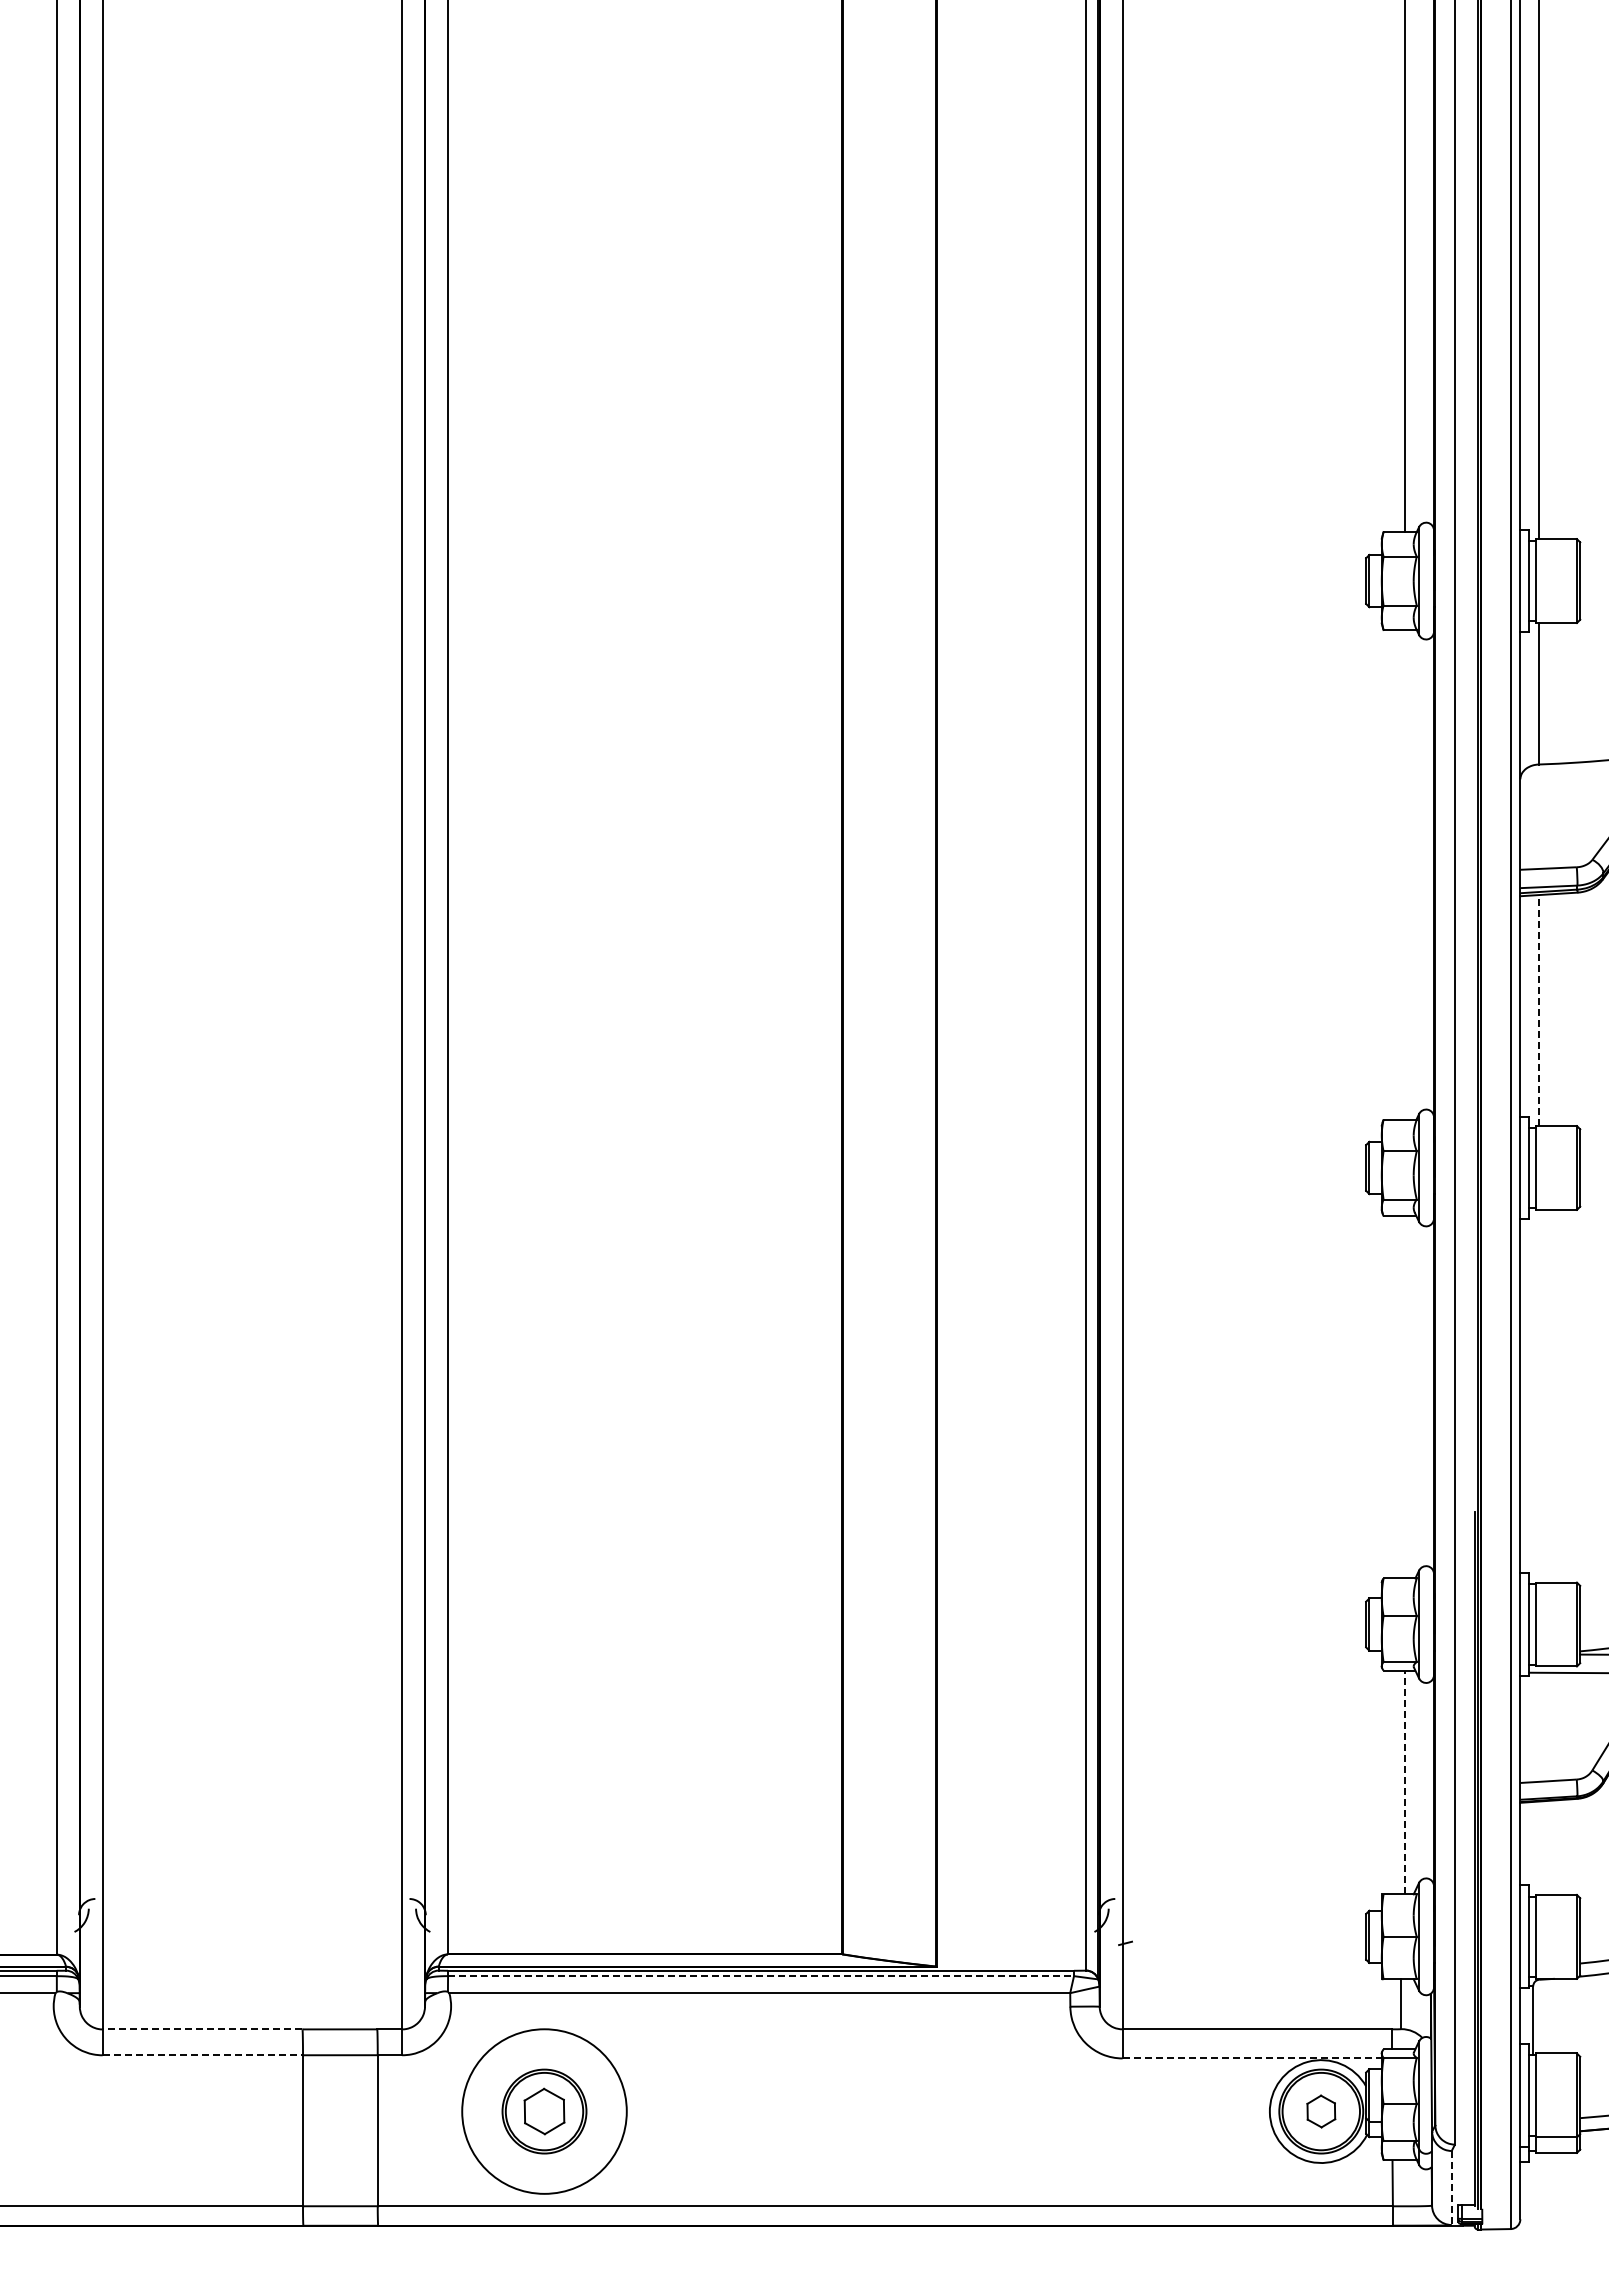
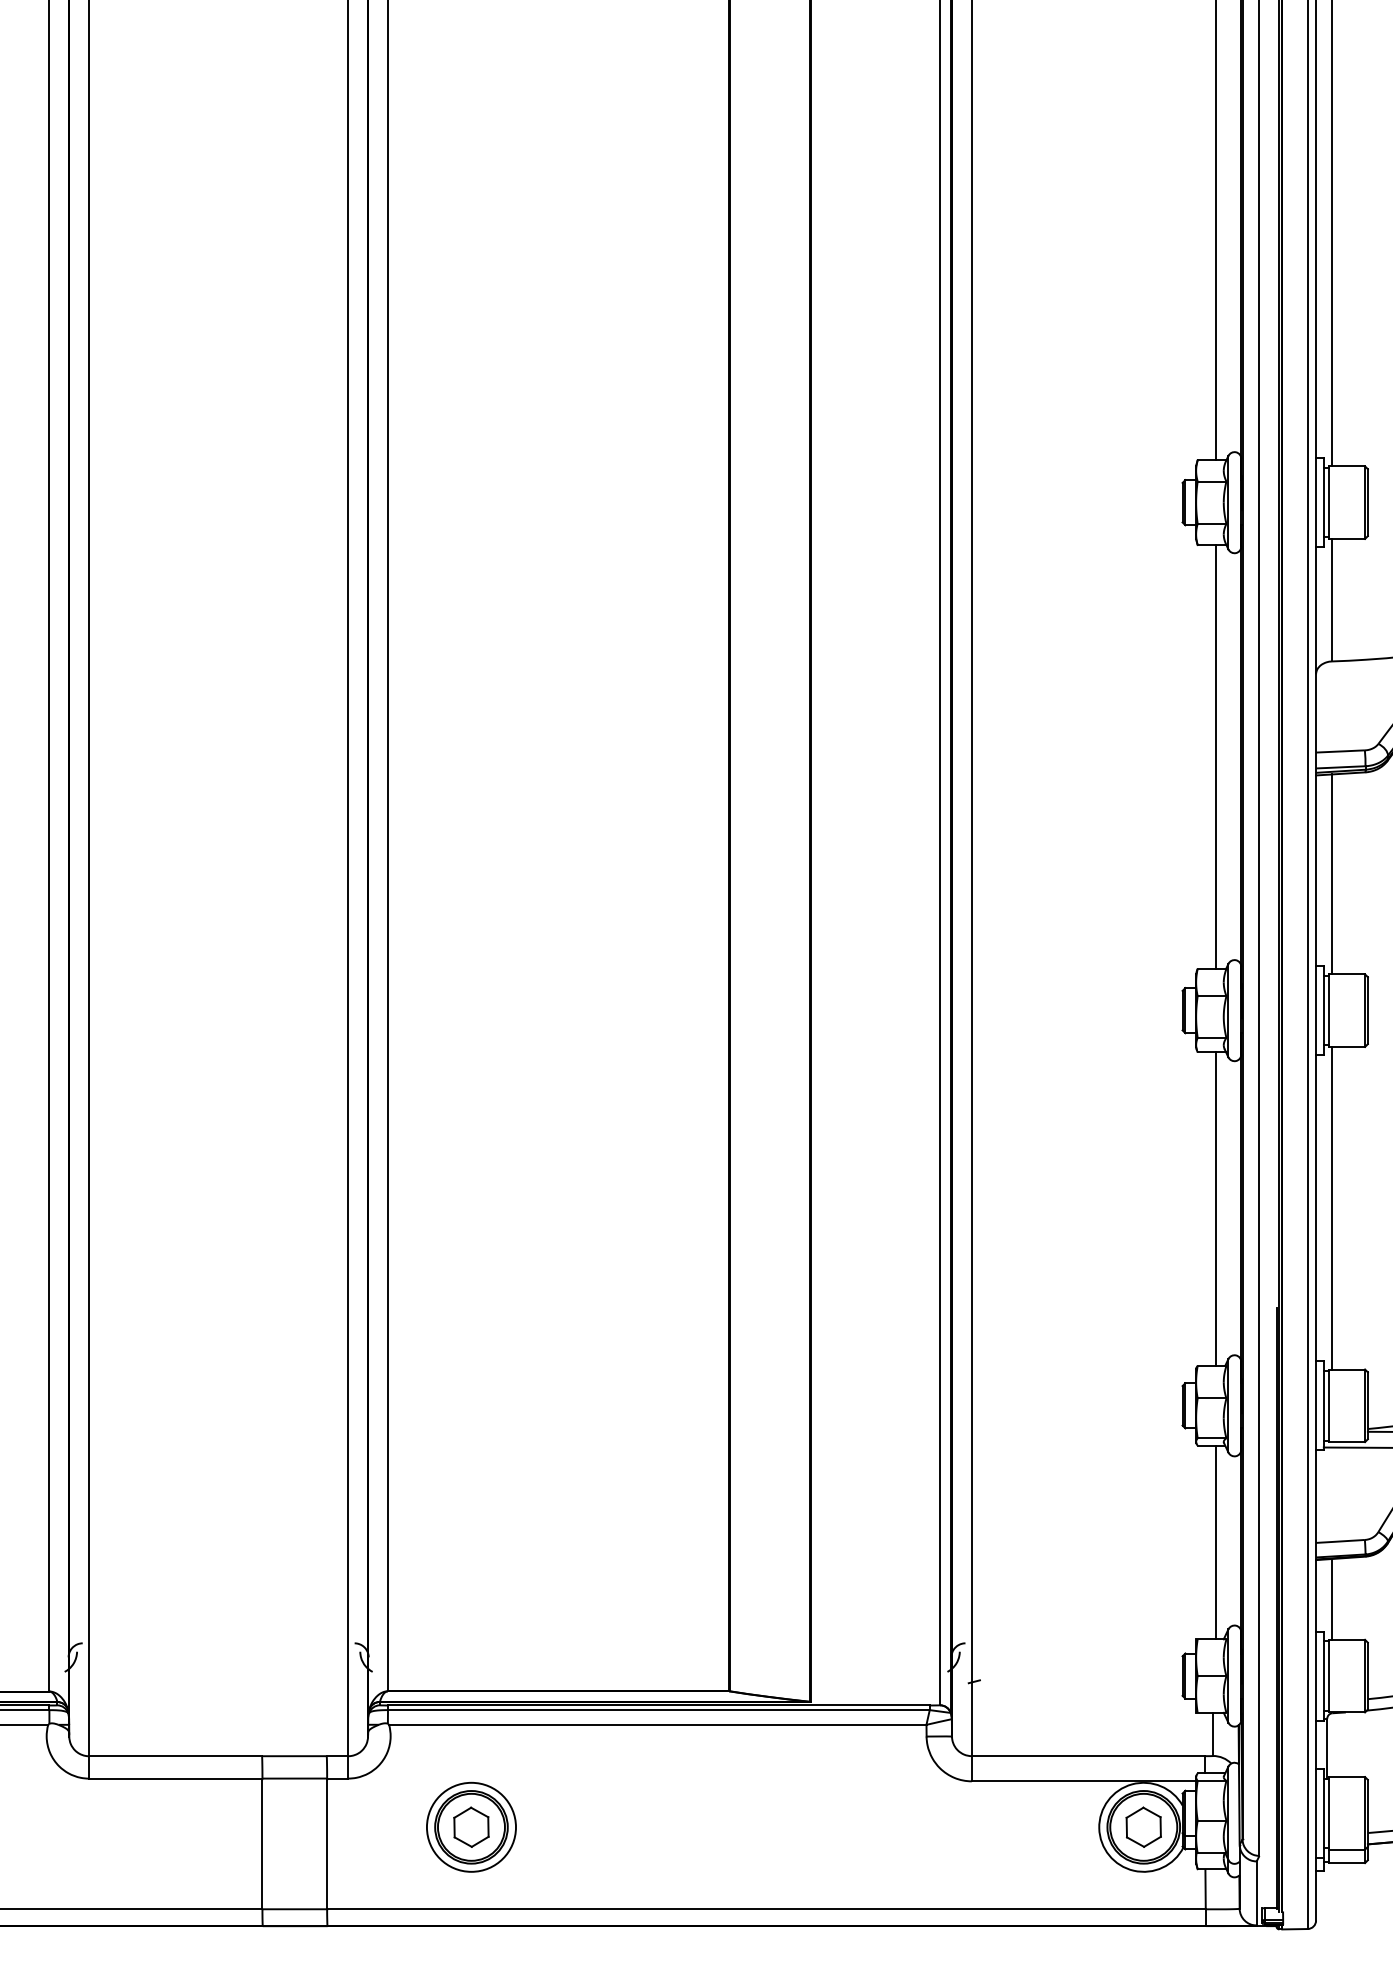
line: (1404, 874) -> (1215, 756), added
line: (1538, 1010) -> (1331, 874), dashed -> solid
line: (1538, 1395) -> (1331, 1207), added
line: (1404, 1397) -> (1215, 1209), added
line: (1404, 1782) -> (1215, 1542), dashed -> solid
line: (1538, 1847) -> (1331, 1598), added
line: (761, 1976) -> (659, 1710), dashed -> solid
line: (202, 2029) -> (175, 1756), dashed -> solid
line: (203, 2055) -> (176, 1778), dashed -> solid
line: (1252, 2058) -> (1084, 1781), dashed -> solid
circle: (544, 2111) -> (471, 1827), size x0.62
part: (1321, 2111) -> (1143, 1827), size x1.43
line: (1451, 2188) -> (1256, 1893), dashed -> solid

